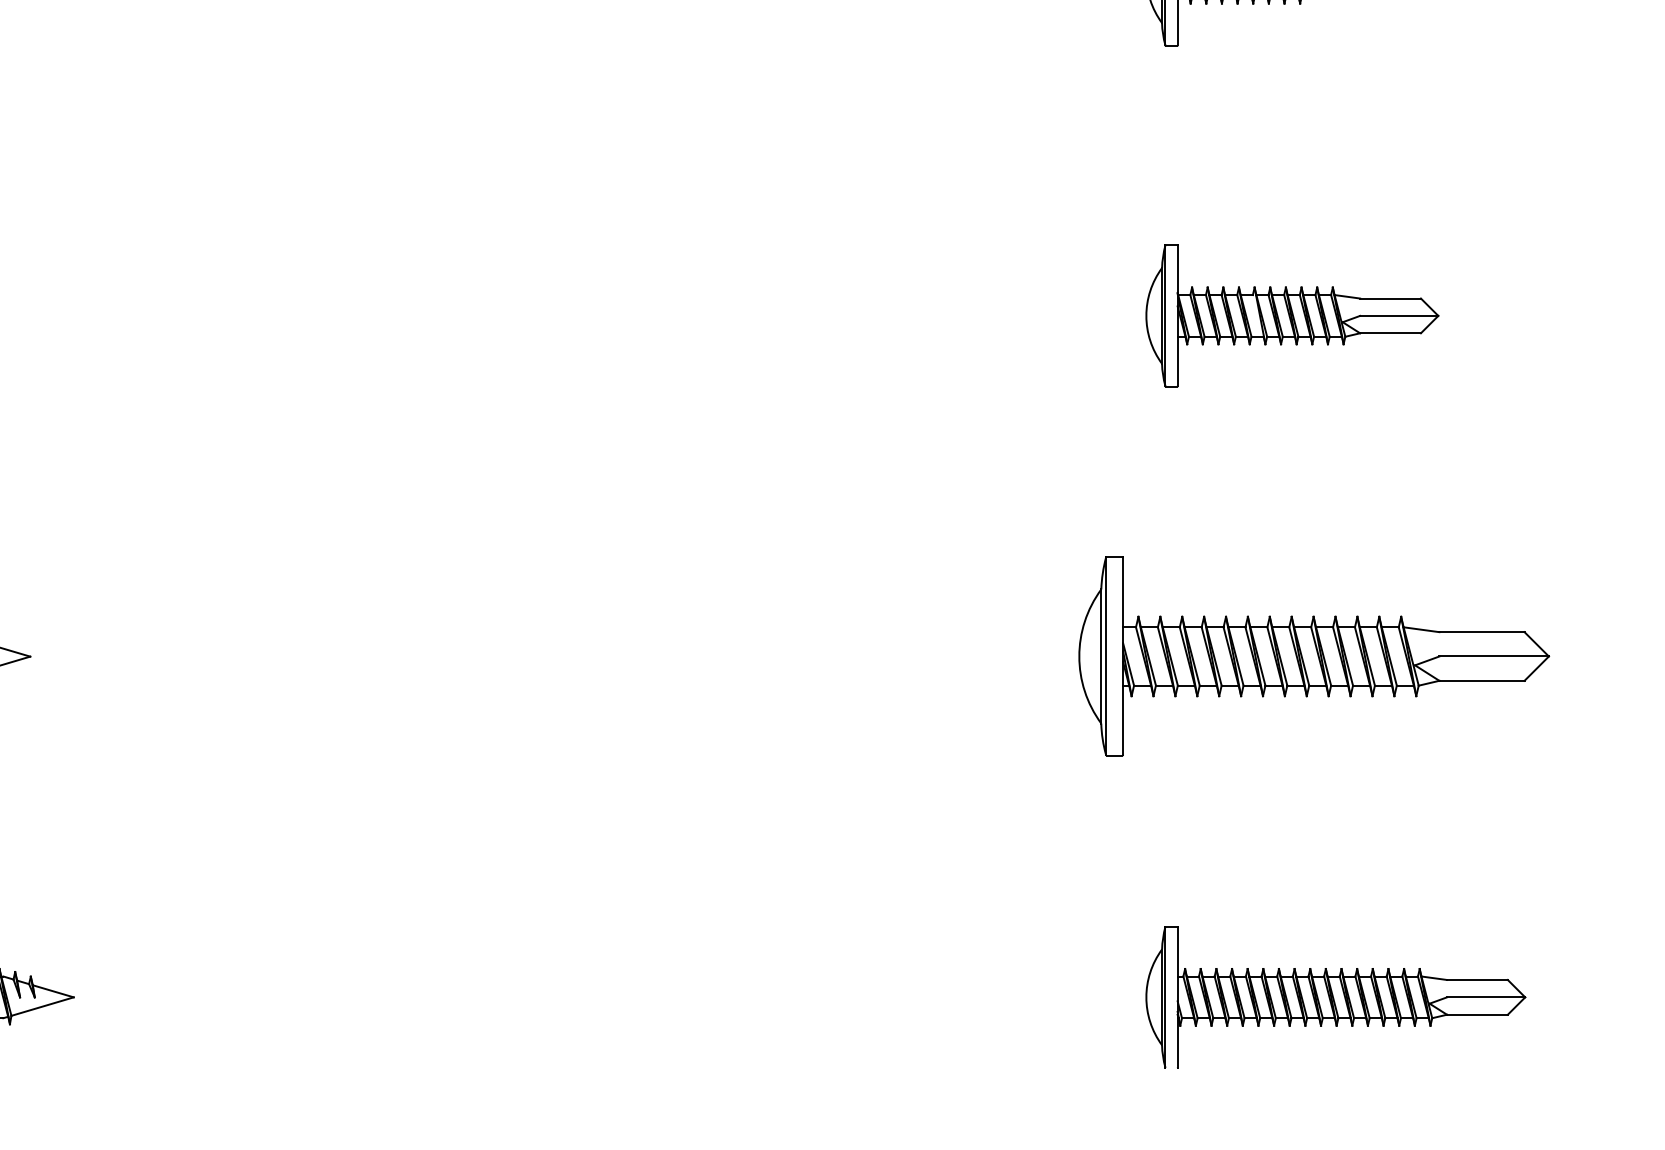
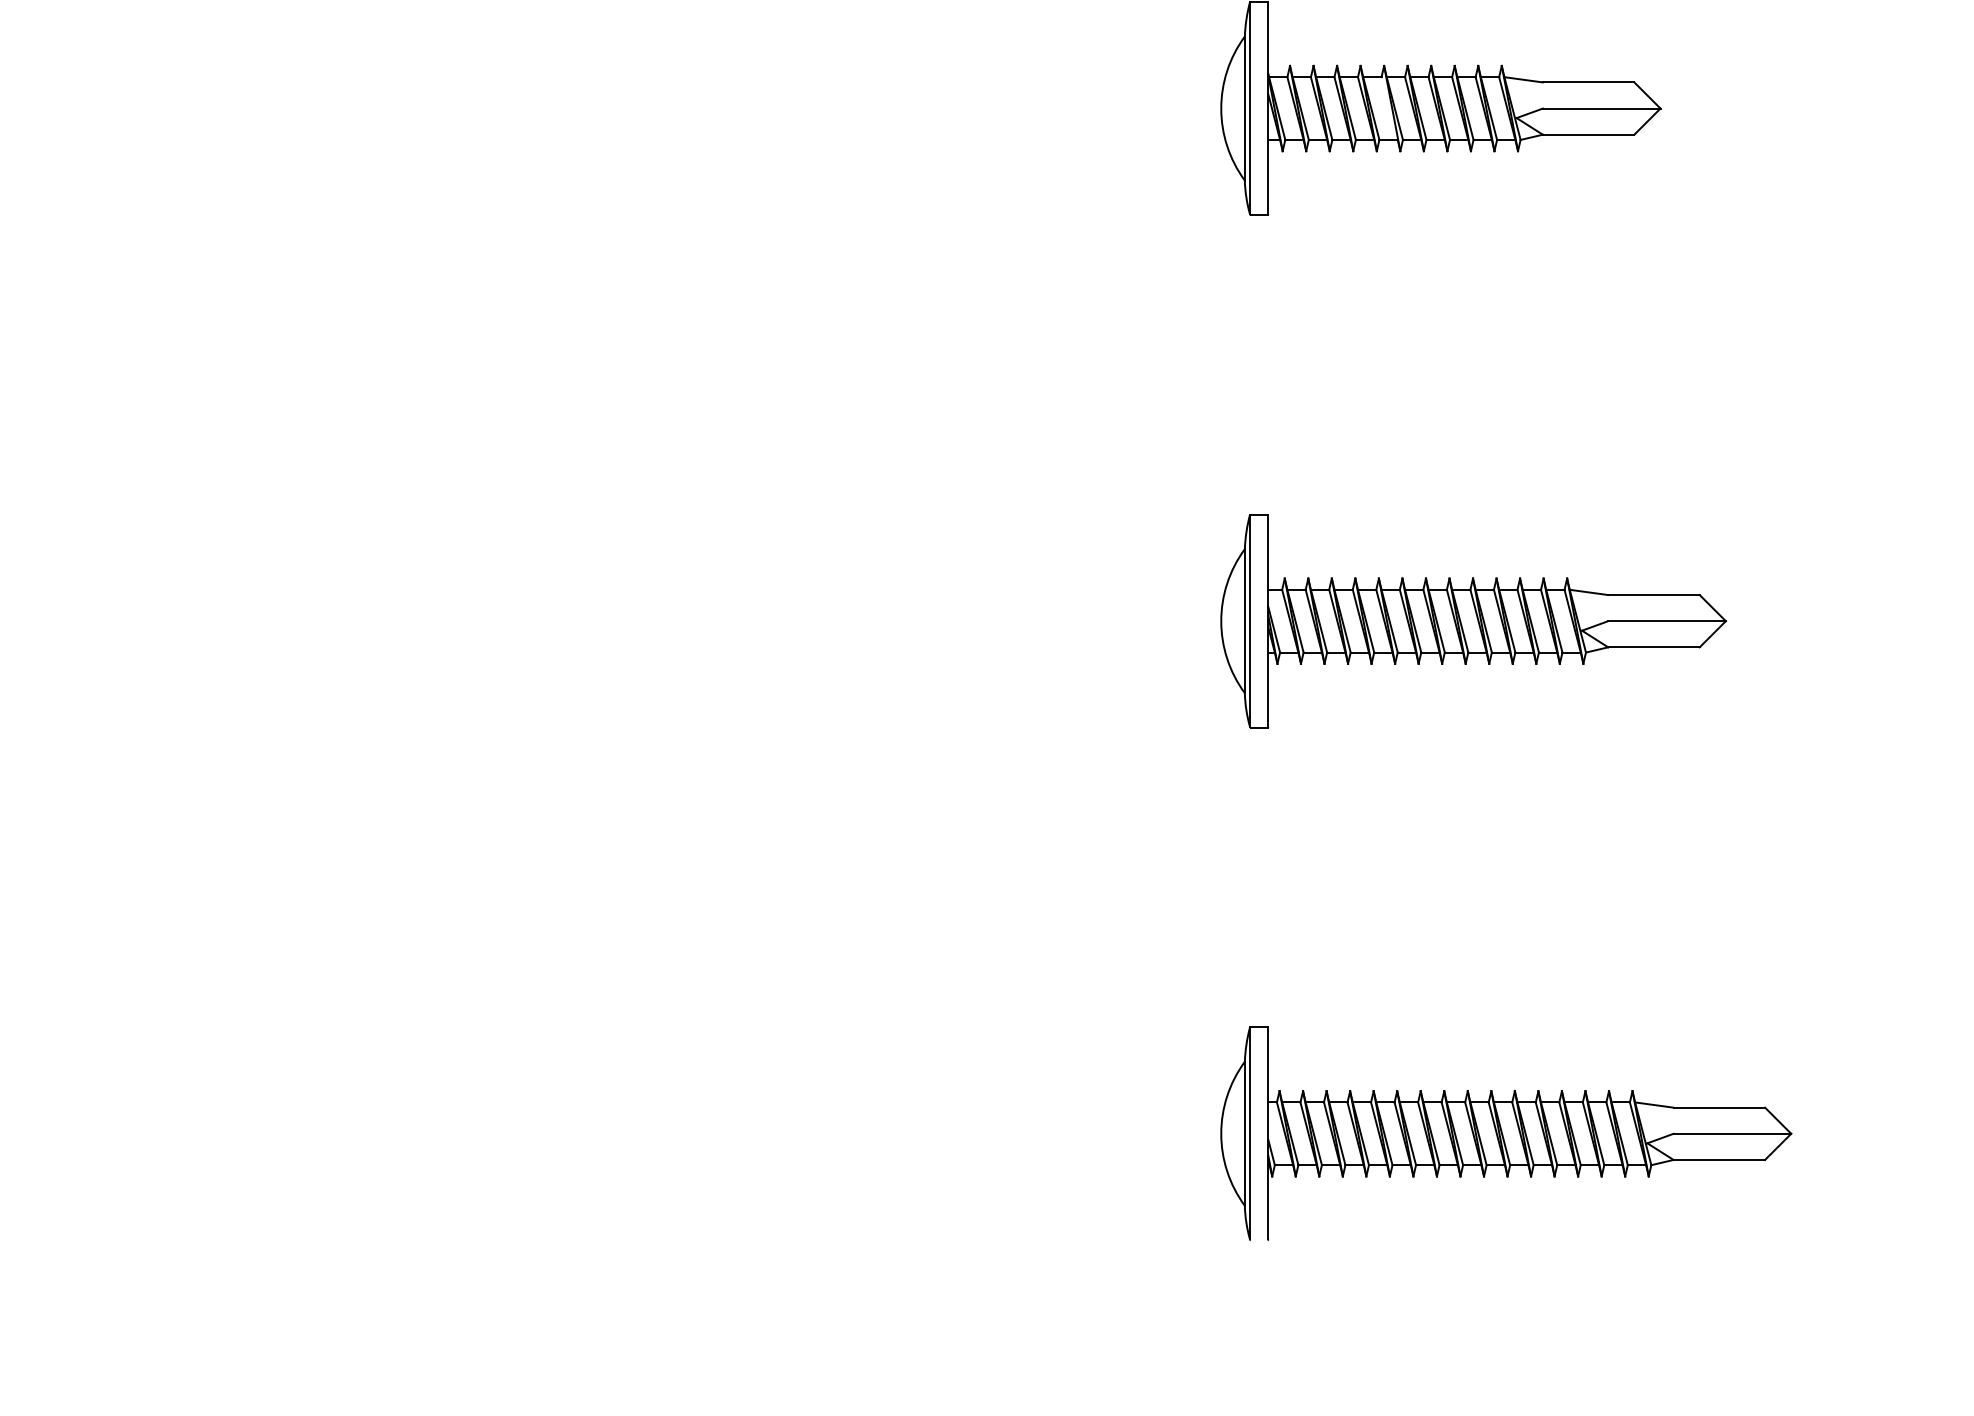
part: (1313, 656) -> (1472, 620), size x0.71

